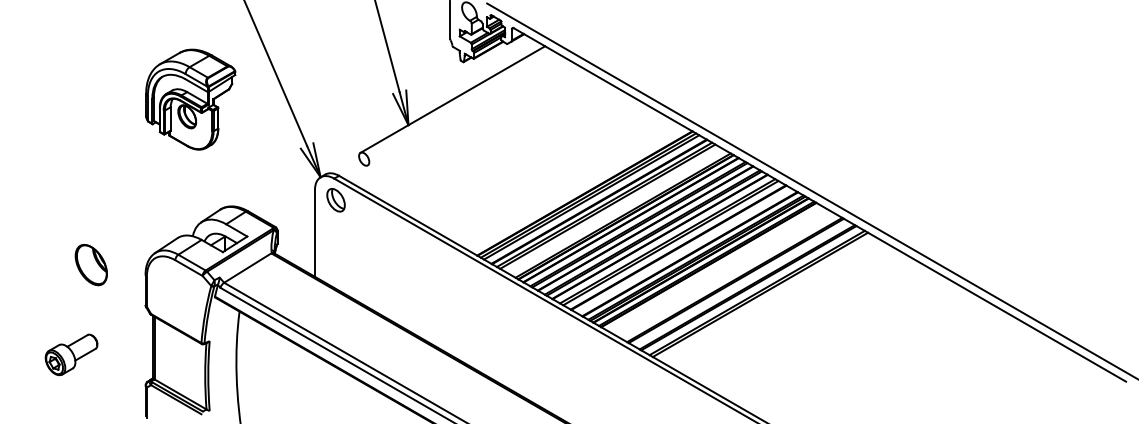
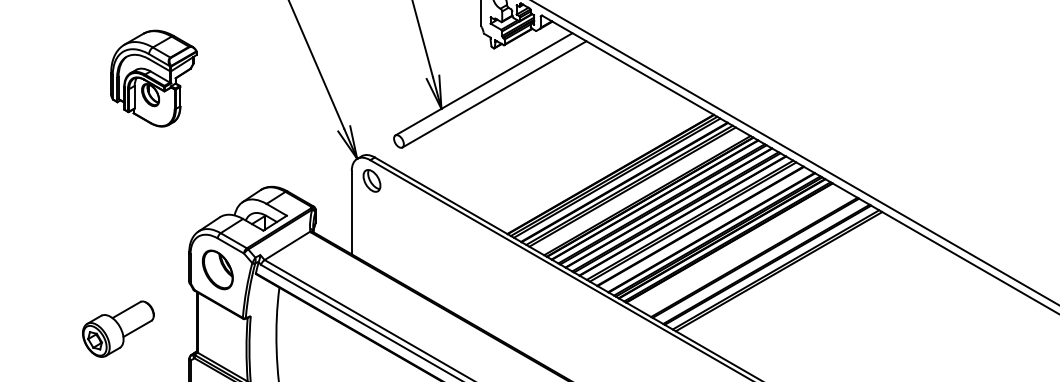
part: (190, 99) -> (153, 78), moved
line: (463, 109) -> (494, 93), added
part: (90, 265) -> (217, 270), moved
part: (71, 354) -> (118, 328), size x1.43

